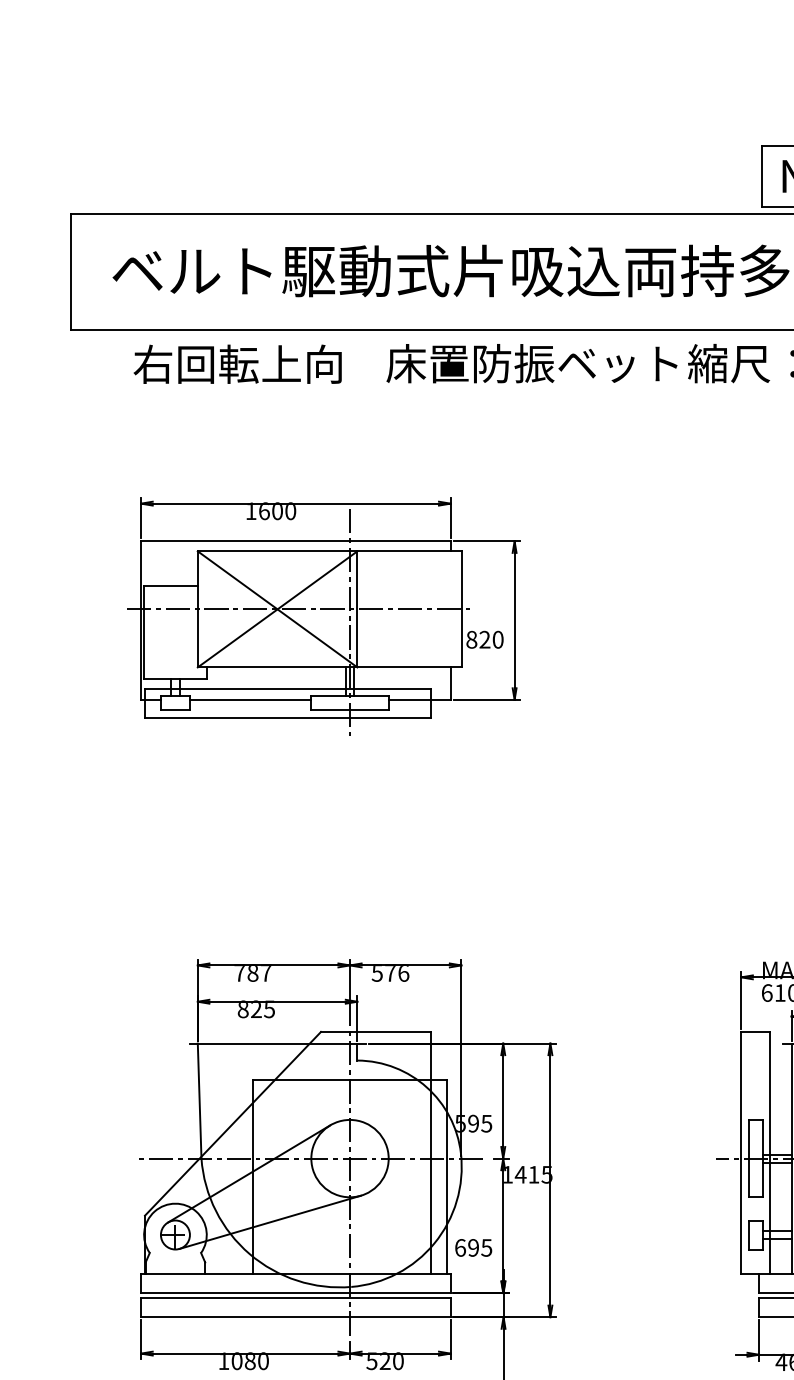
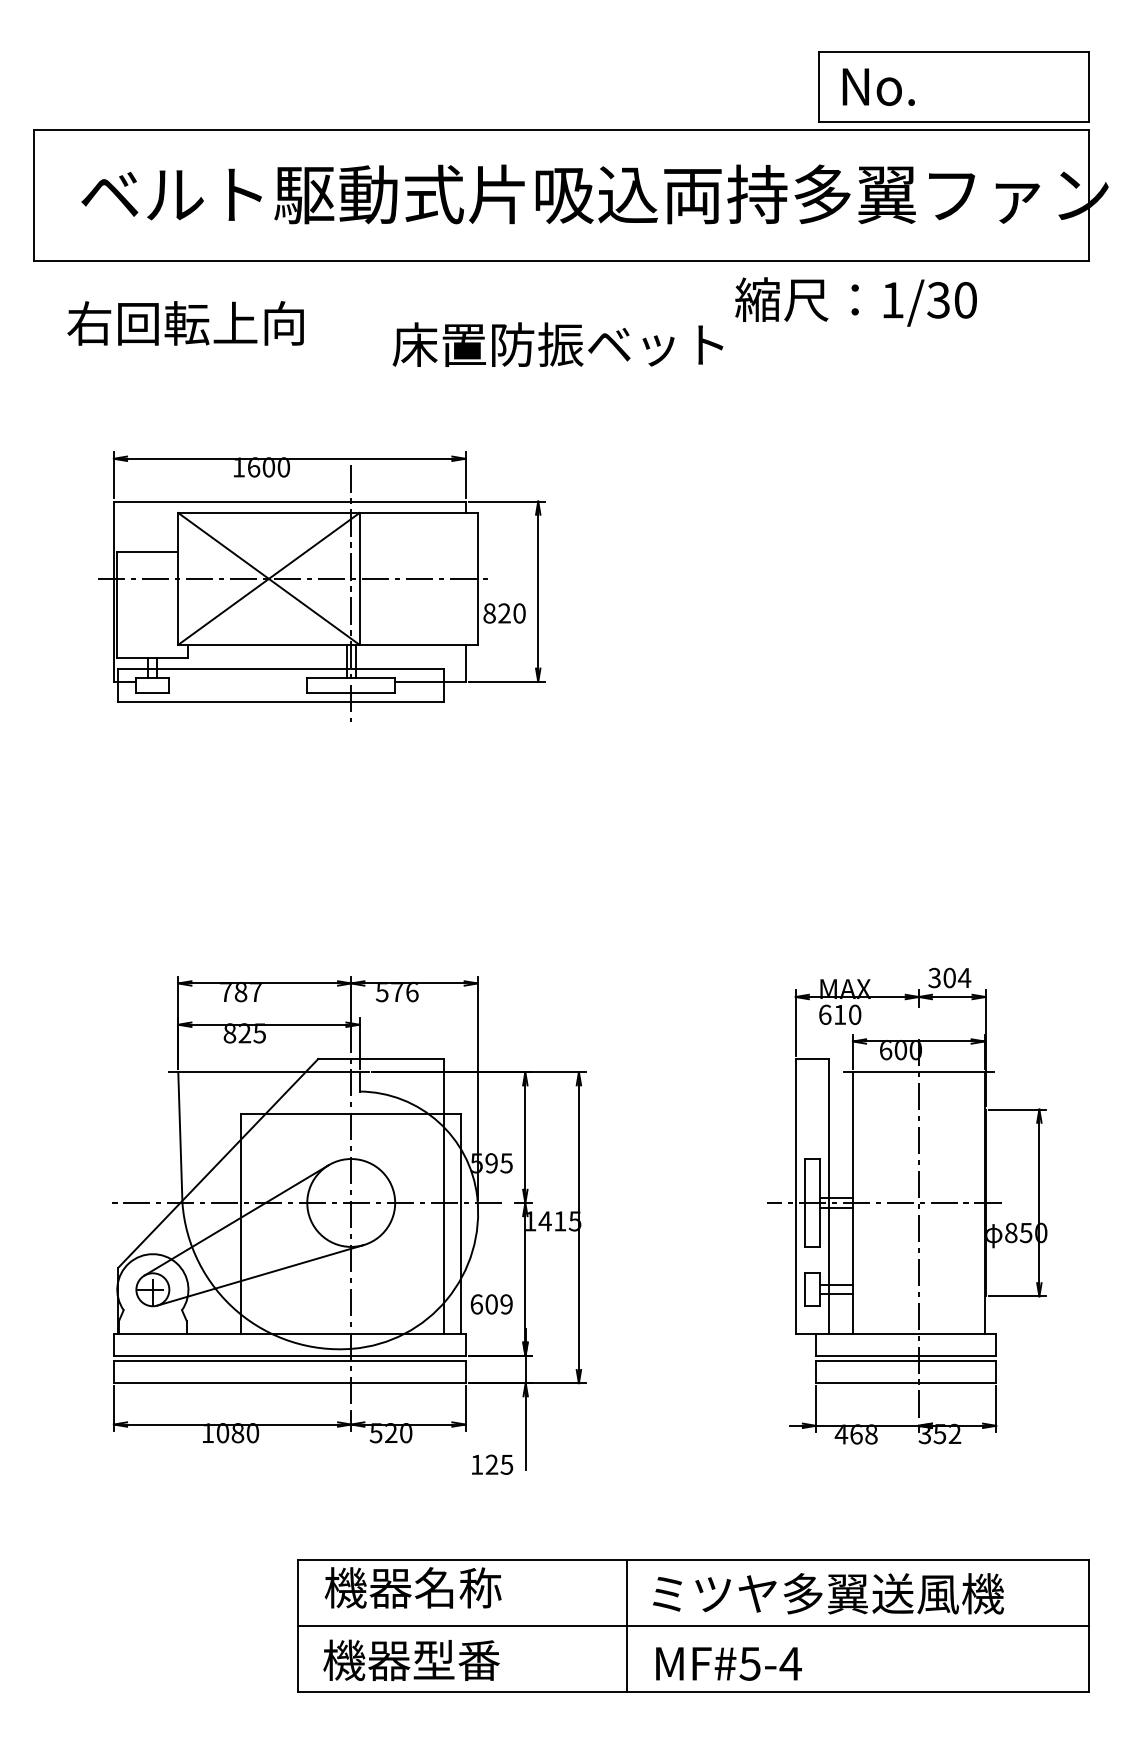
text: (531, 363) -> (557, 344), moved
text: (237, 364) -> (185, 323), moved
line: (250, 699) -> (238, 681), removed
text: (479, 1247) -> (498, 1304), 695 -> 609

